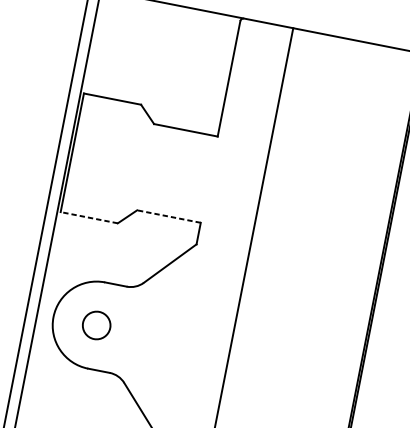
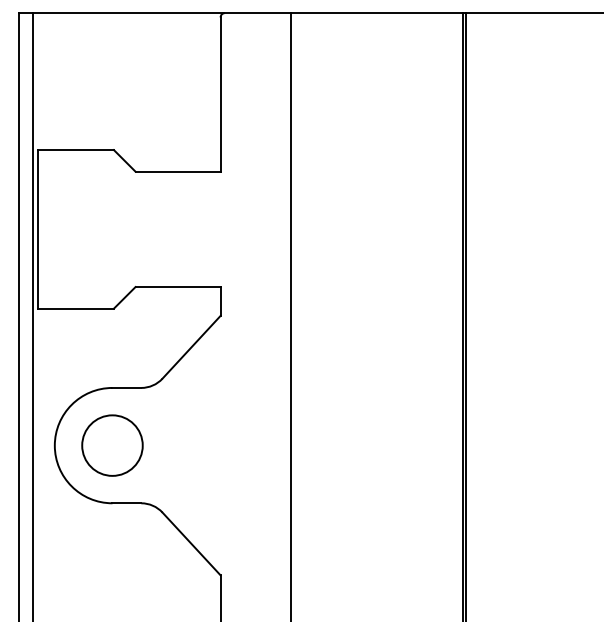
line: (169, 216) -> (178, 287), dashed -> solid
line: (89, 217) -> (75, 308), dashed -> solid
circle: (96, 325) -> (112, 445), size x1.67

